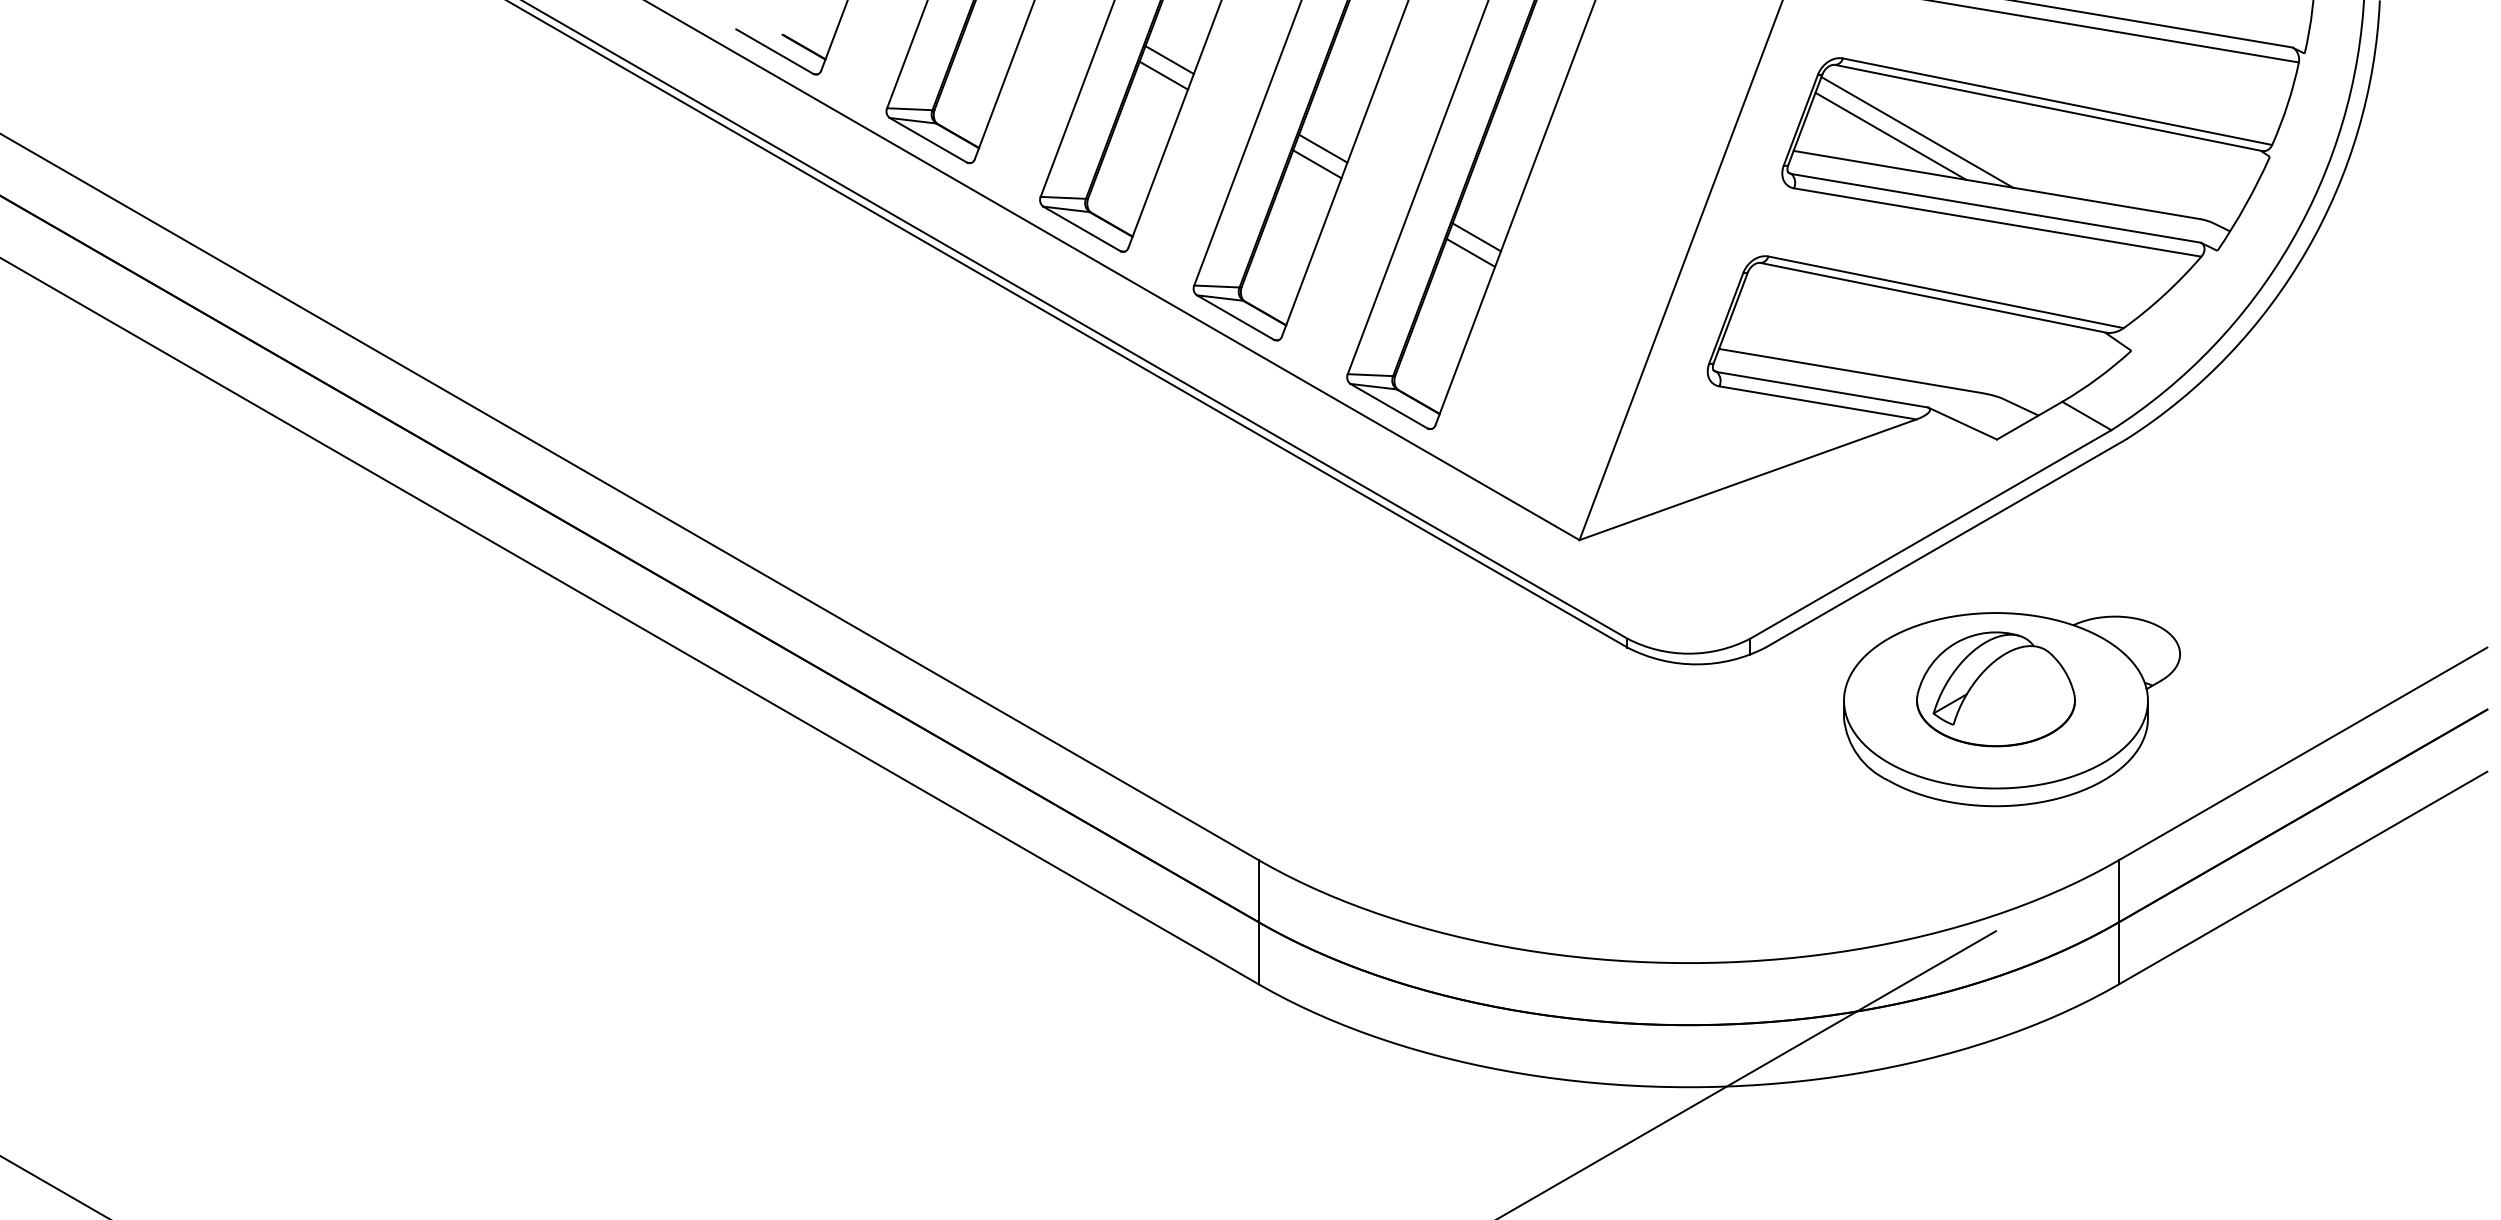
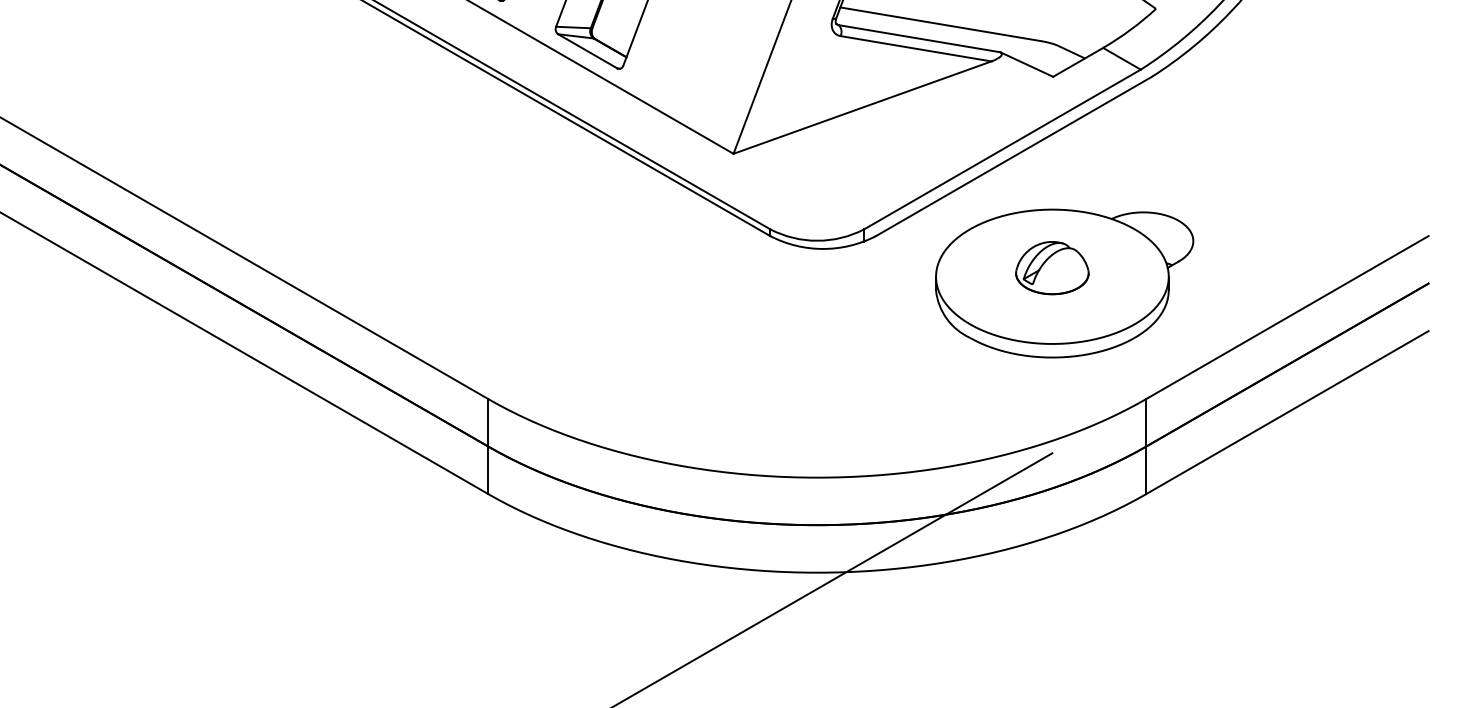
part: (1995, 689) -> (1052, 268), size x0.6

